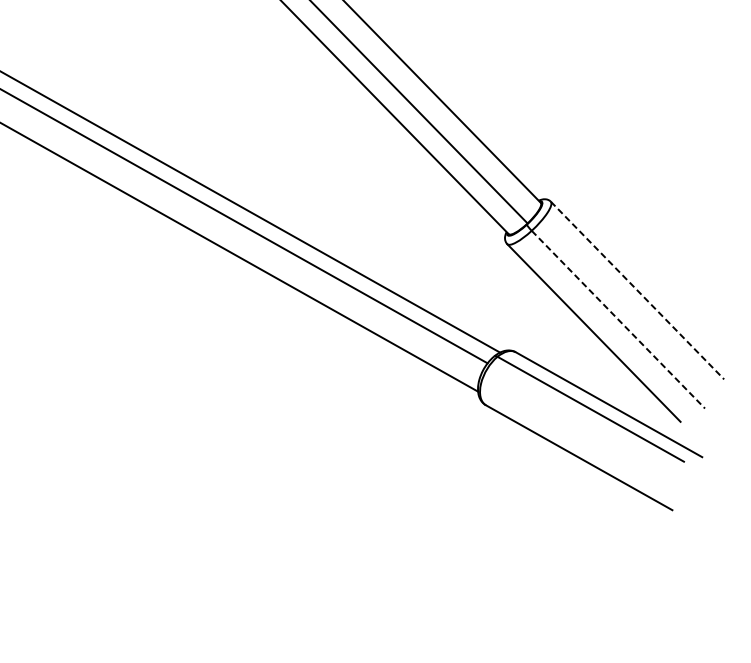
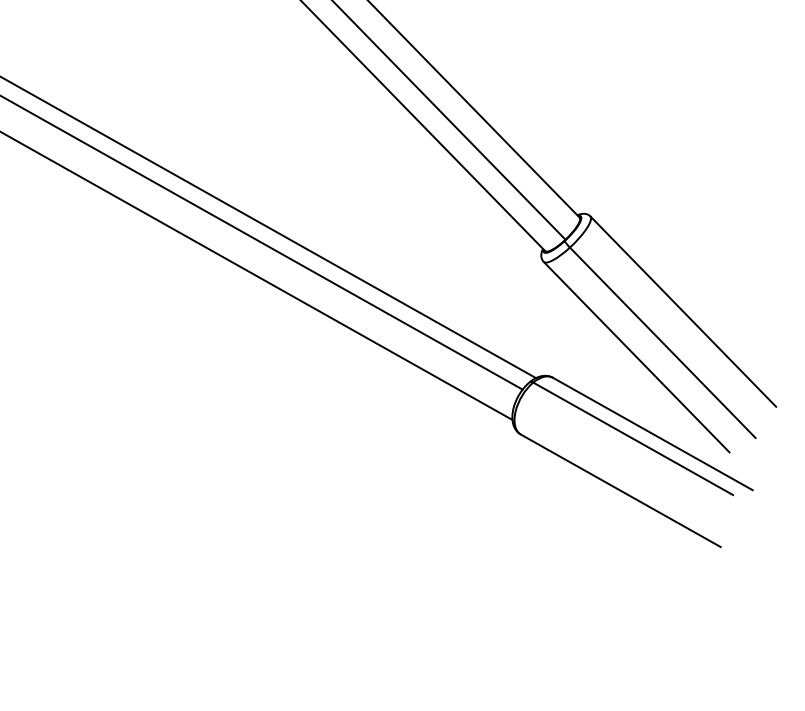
line: (637, 290) -> (683, 311), dashed -> solid
line: (618, 319) -> (662, 342), dashed -> solid

